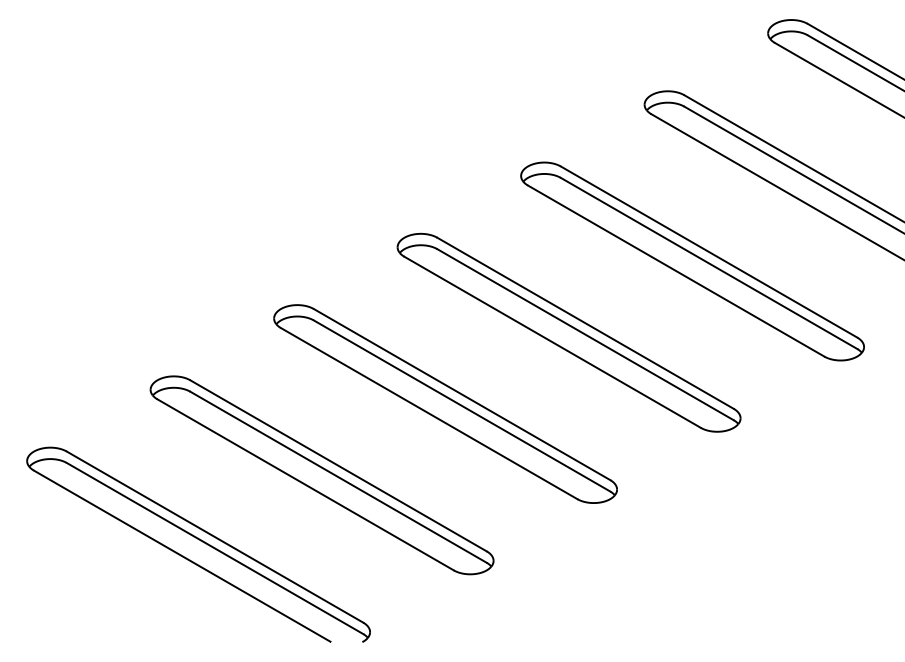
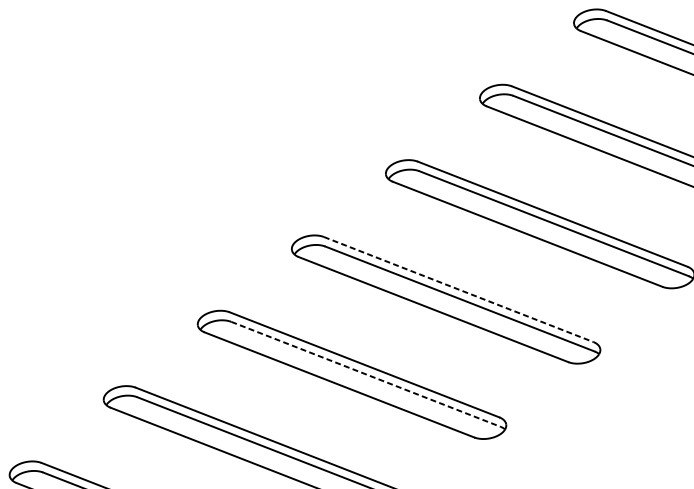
line: (586, 323) -> (459, 289), solid -> dashed
line: (462, 406) -> (366, 374), solid -> dashed

